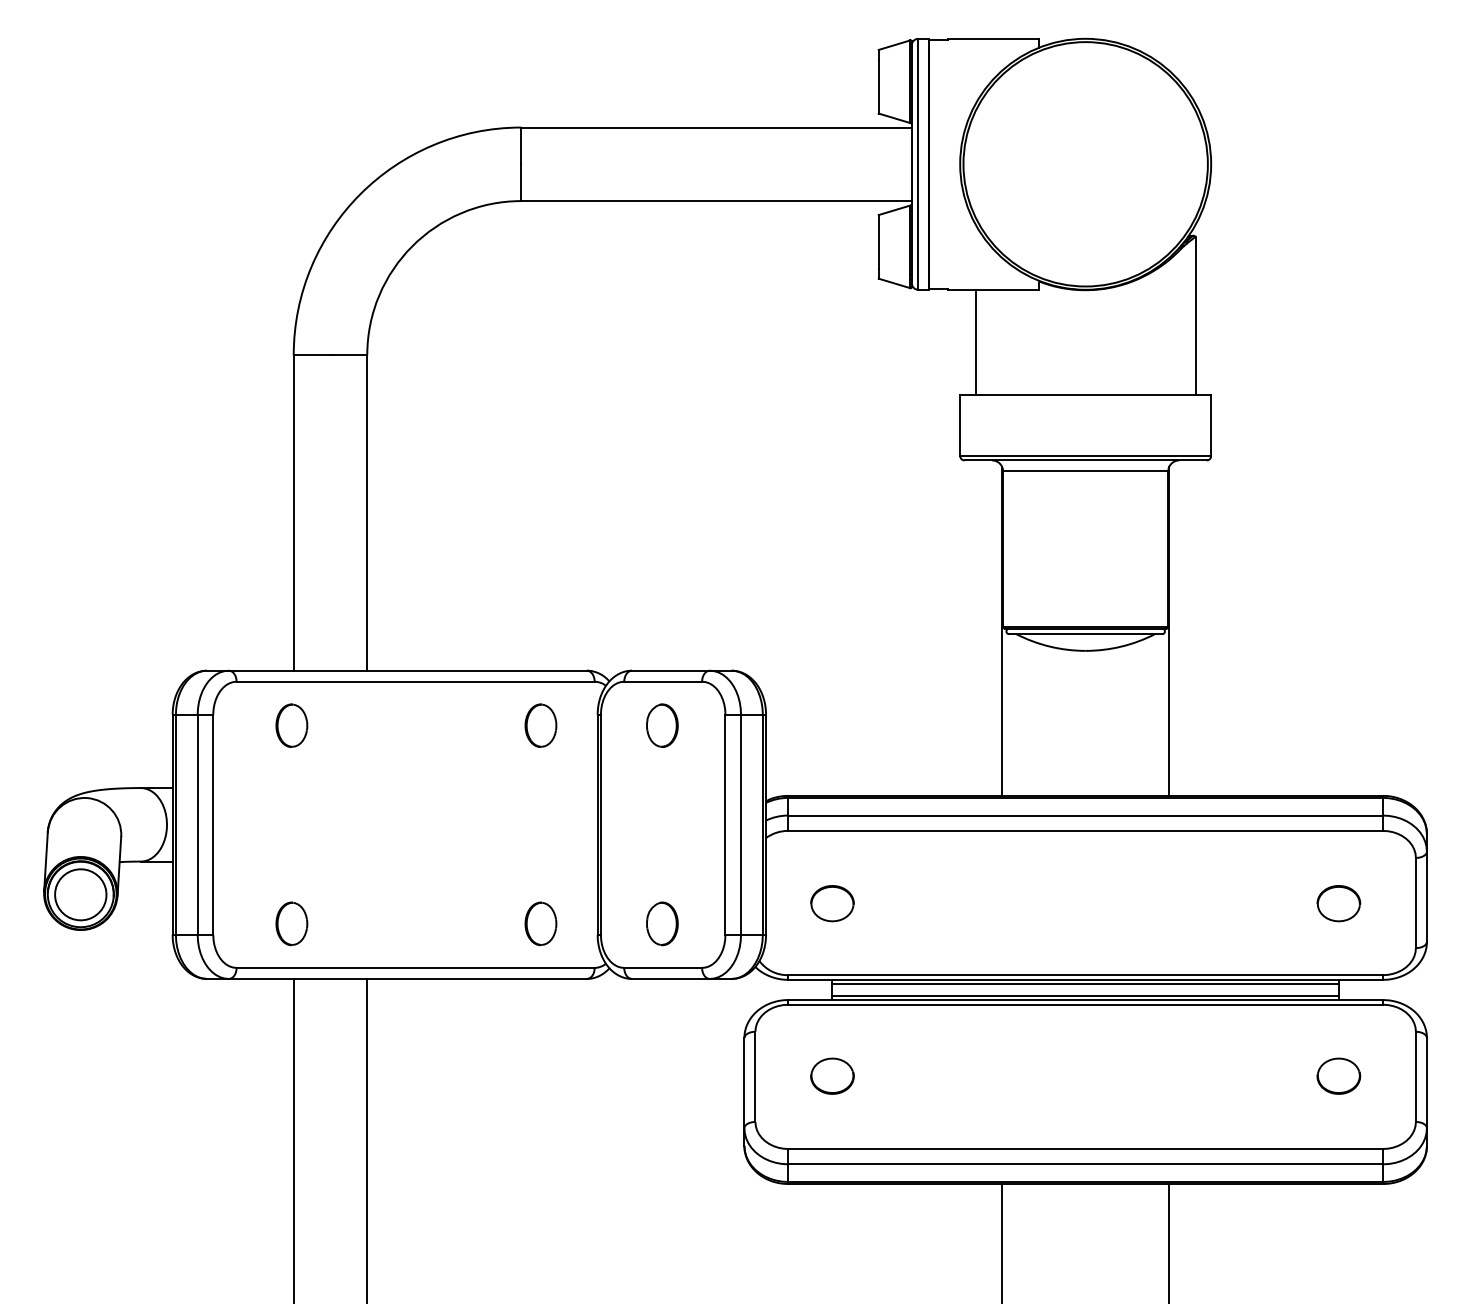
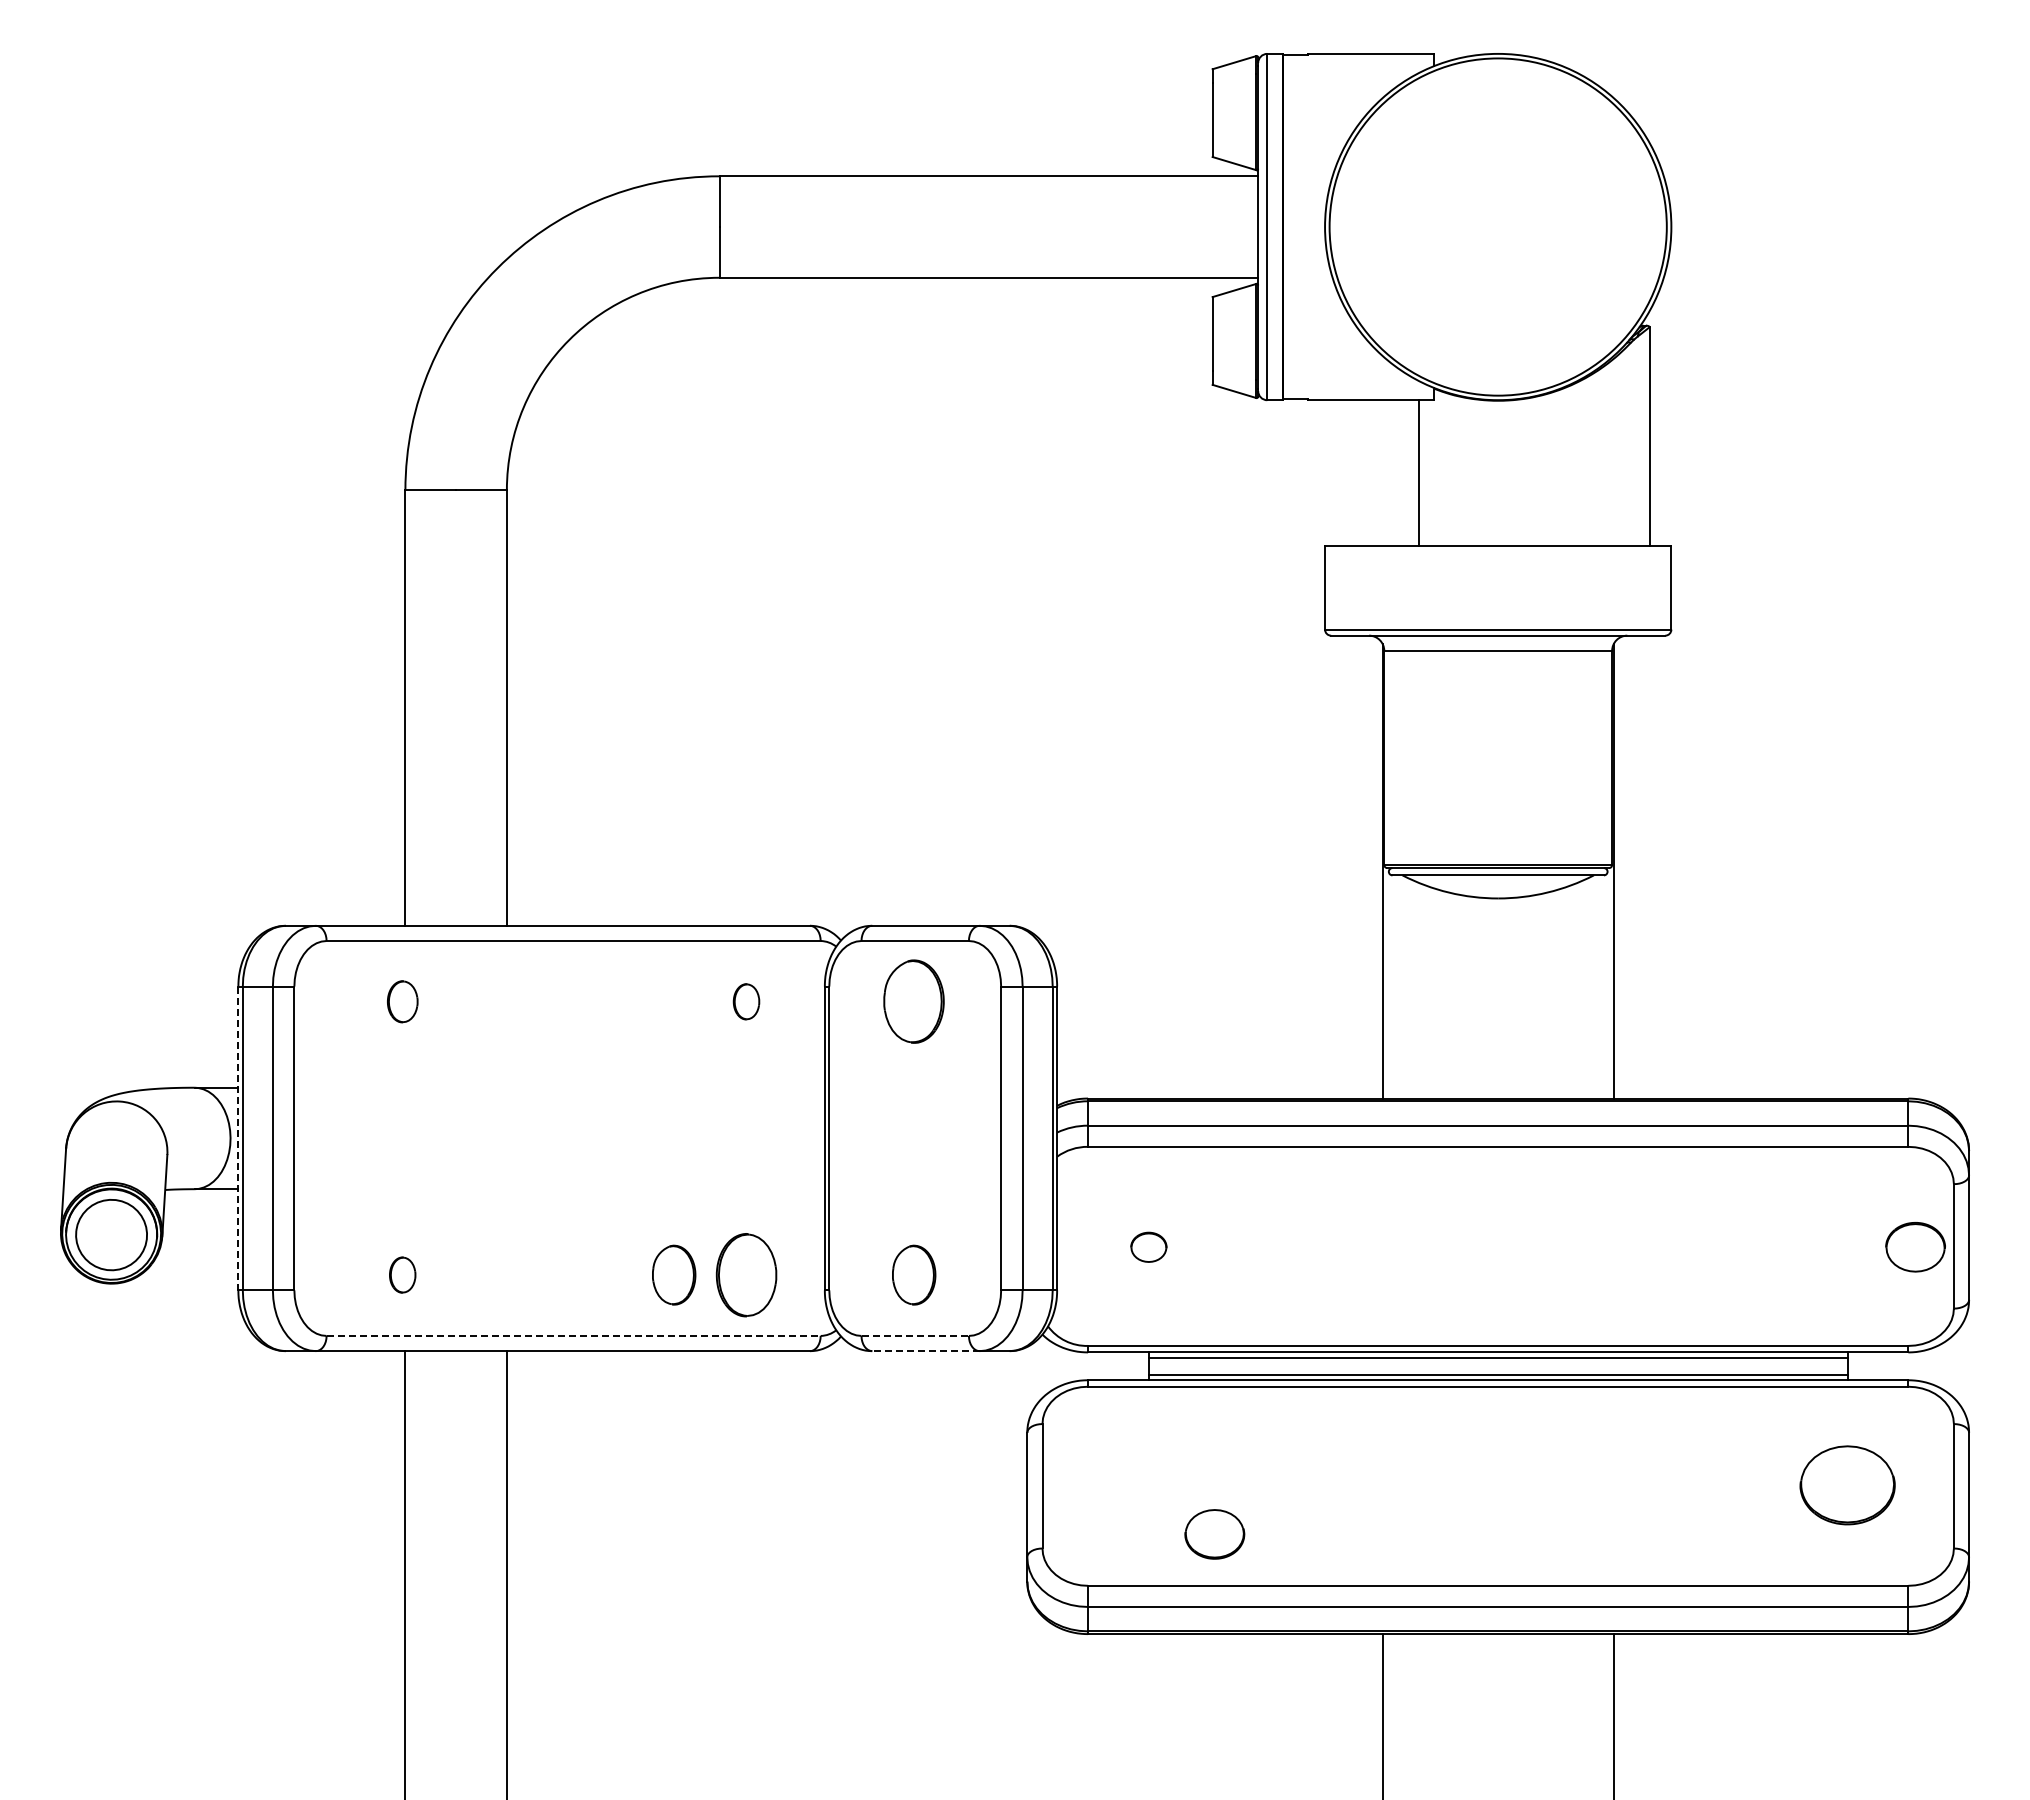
line: (975, 342) -> (1419, 473), moved
part: (291, 725) -> (402, 1001), size x0.7
part: (540, 725) -> (746, 1001), size x0.6
part: (662, 725) -> (914, 1001), size x1.4
line: (172, 824) -> (238, 1138), solid -> dashed
part: (832, 903) -> (1148, 1247), size x0.6
part: (1338, 903) -> (1915, 1247), moved
part: (291, 923) -> (402, 1274), size x0.6
part: (488, 923) -> (674, 1274), added
part: (540, 923) -> (746, 1274), size x1.4
line: (416, 967) -> (574, 1335), solid -> dashed
line: (663, 967) -> (915, 1335), solid -> dashed
line: (670, 979) -> (925, 1351), solid -> dashed
part: (832, 1076) -> (1214, 1534), moved
part: (1338, 1076) -> (1847, 1485), size x1.6

